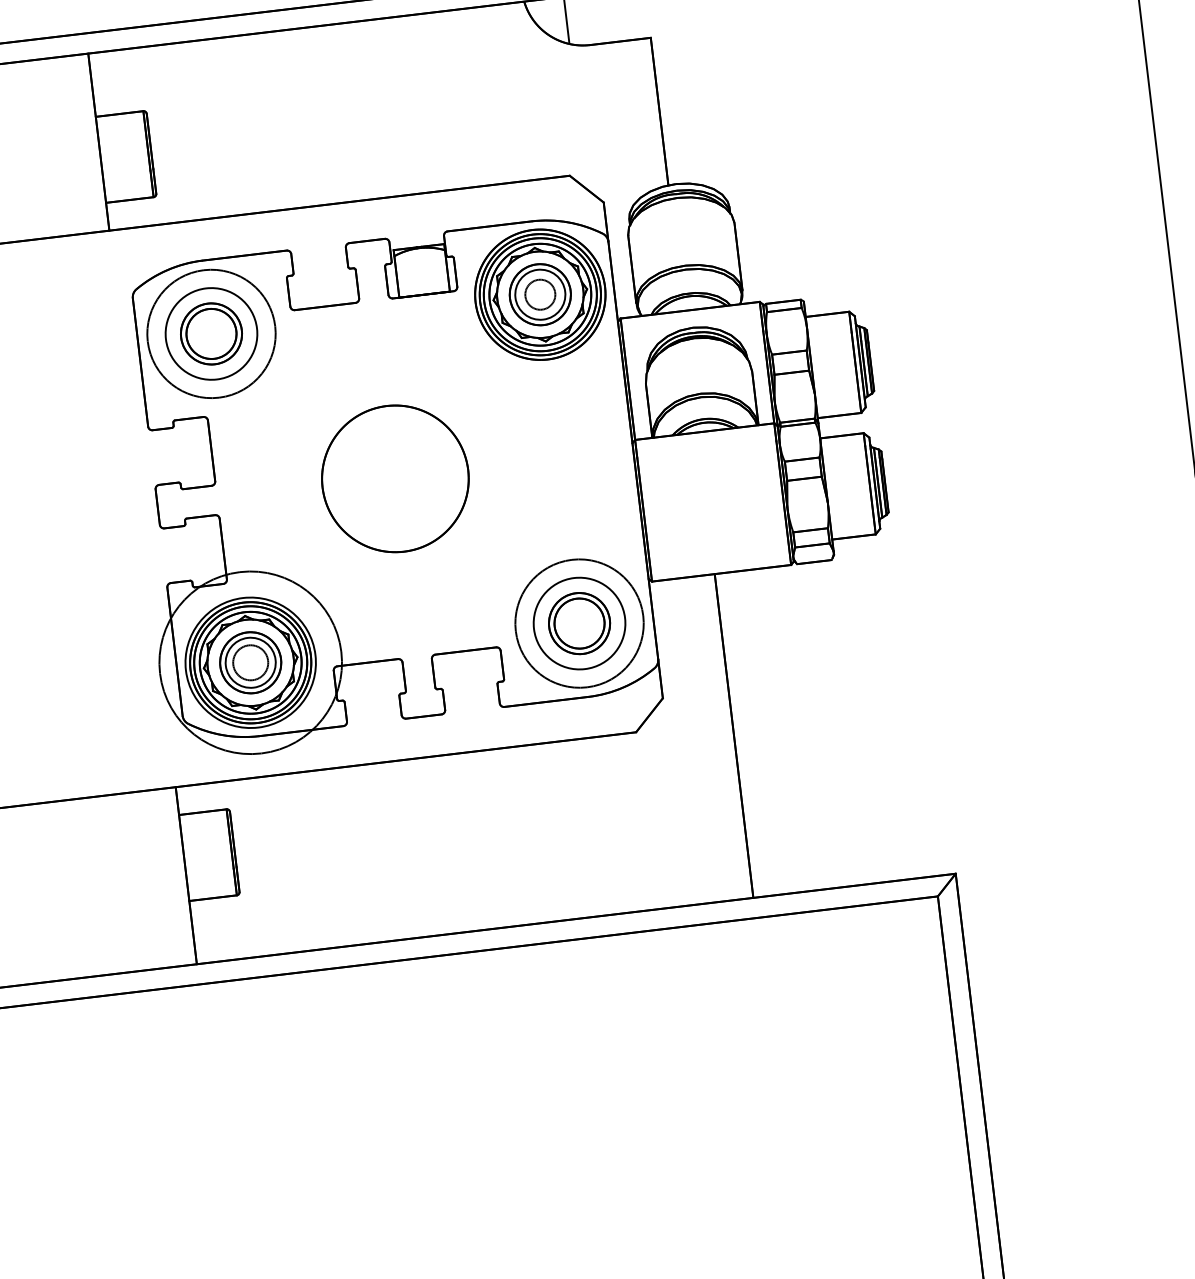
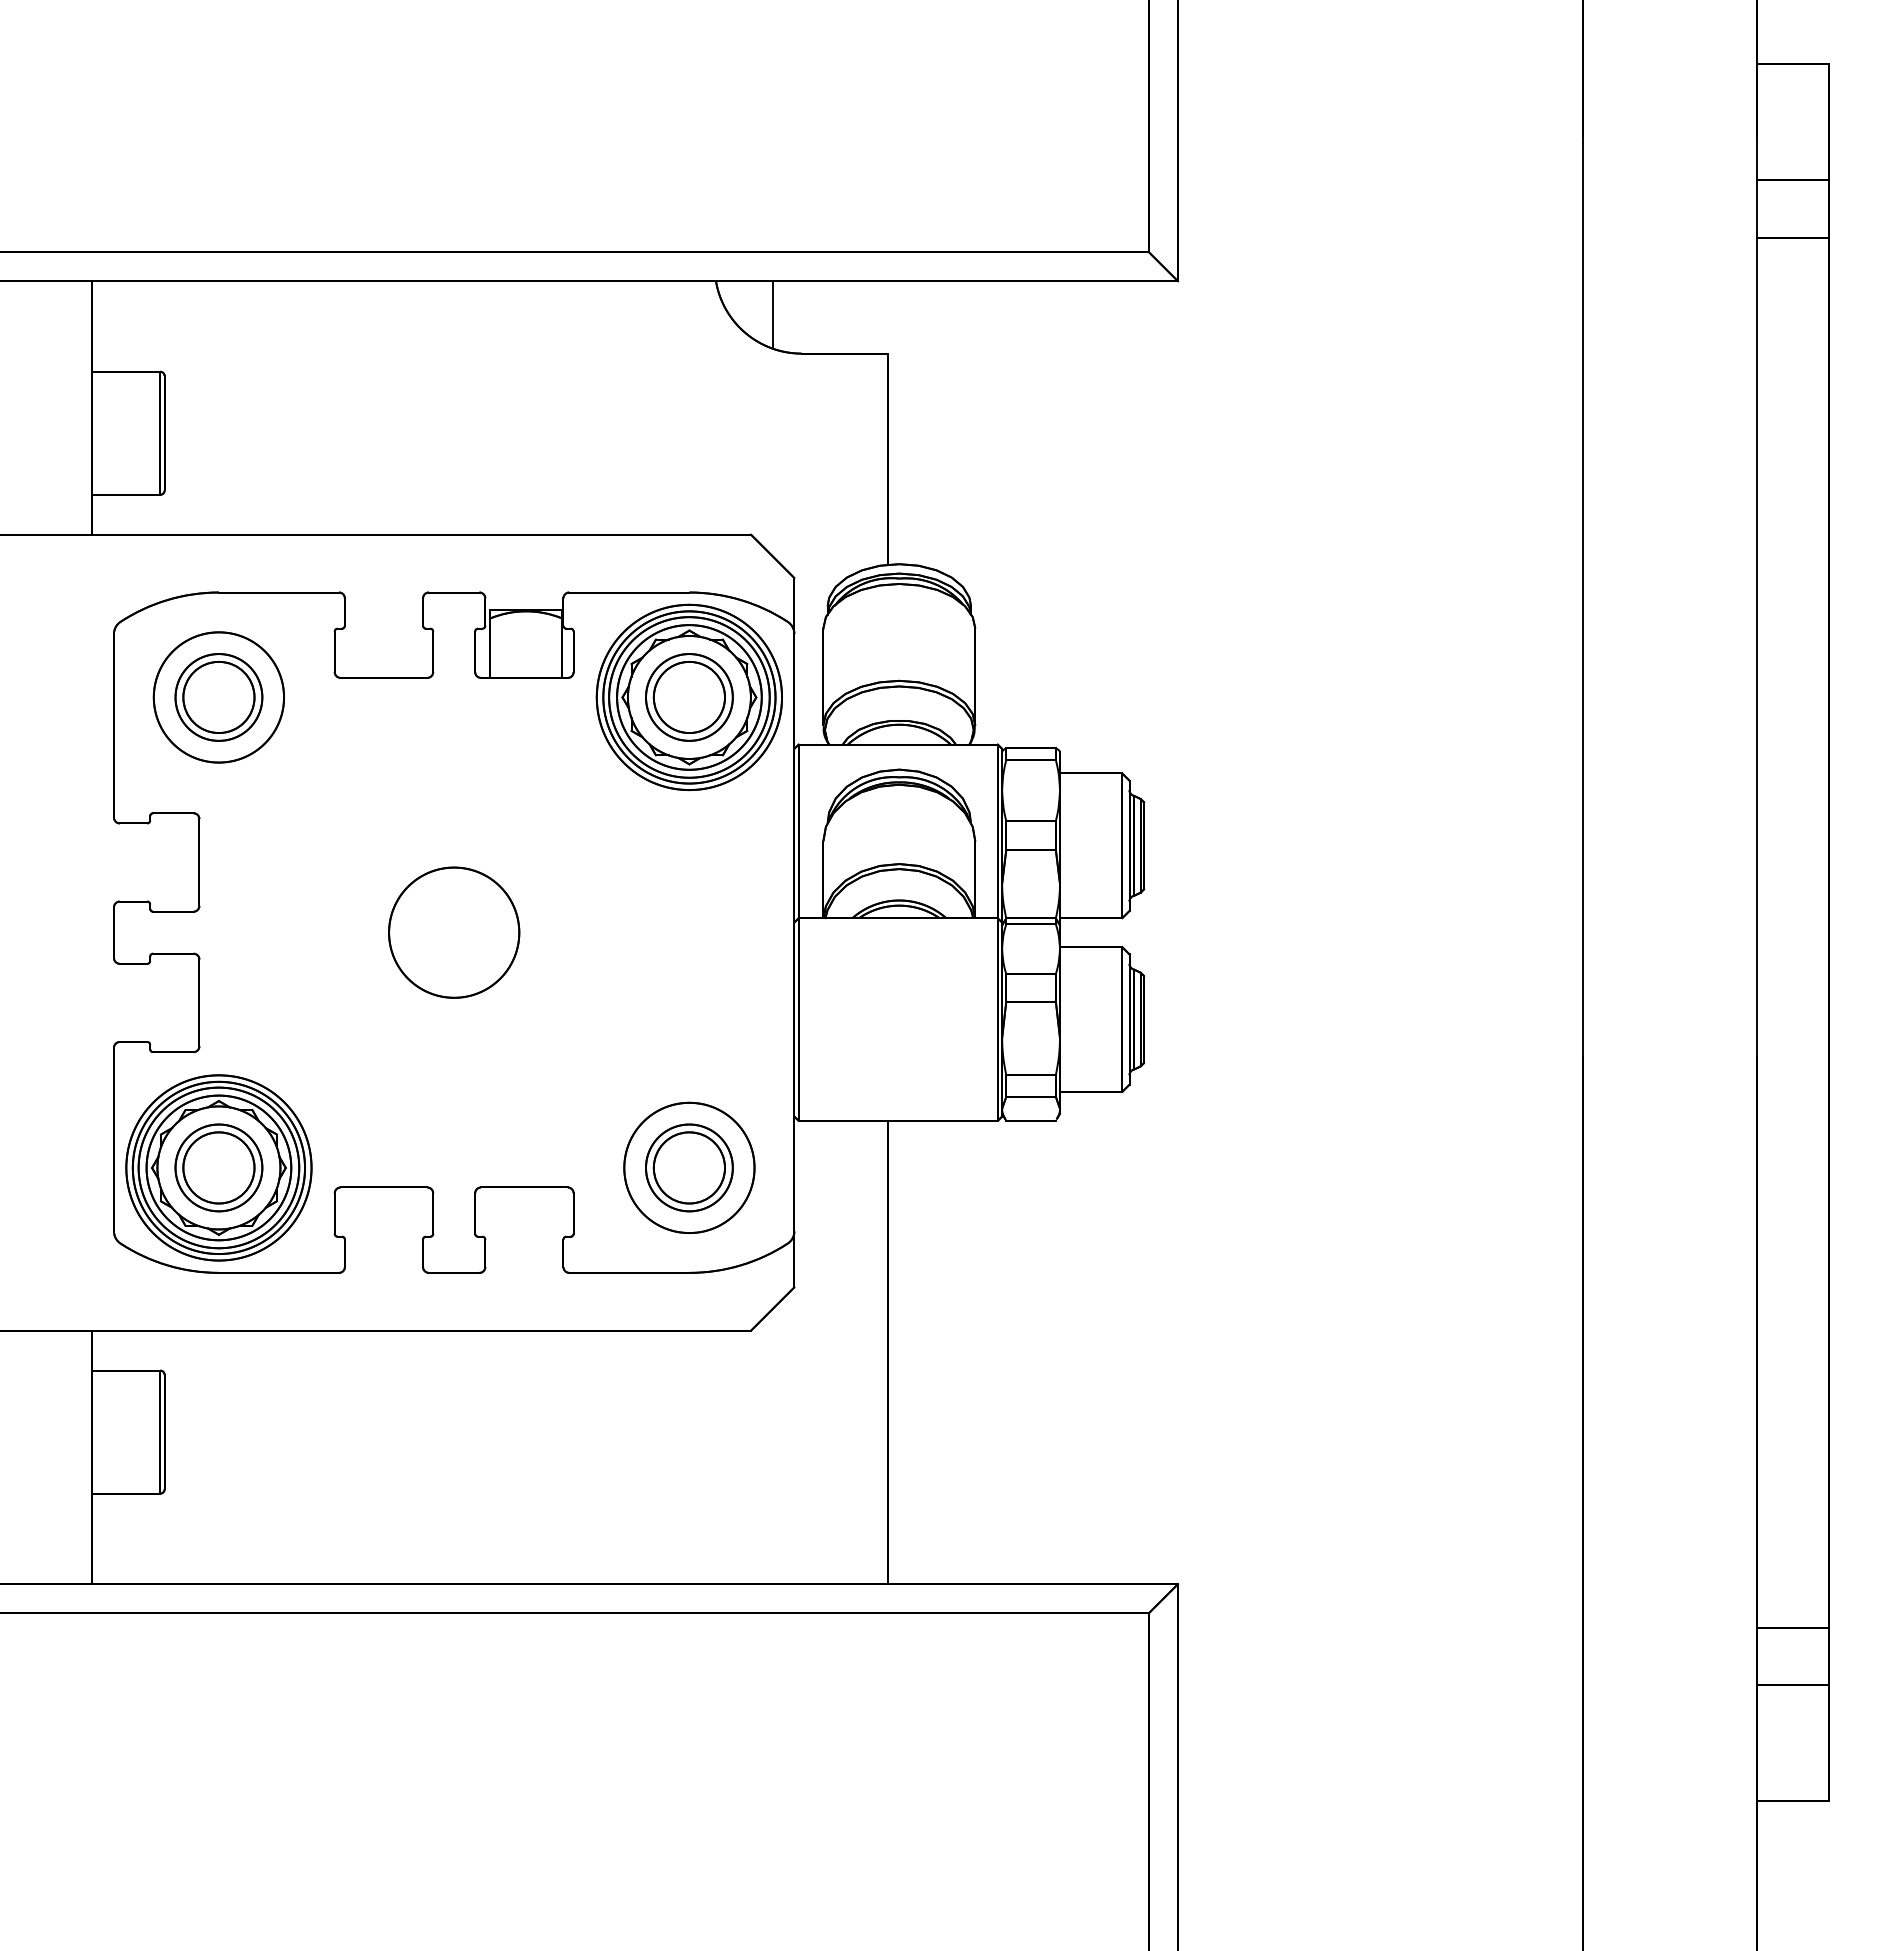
circle: (540, 294) -> (689, 697), size x1.67
circle: (211, 334) -> (218, 697), size x0.71
circle: (395, 478) -> (454, 932), size x0.62
circle: (579, 623) -> (689, 1167), size x0.71
circle: (250, 662) -> (218, 1167), size x0.71
circle: (250, 662) -> (218, 1167), size x1.43

